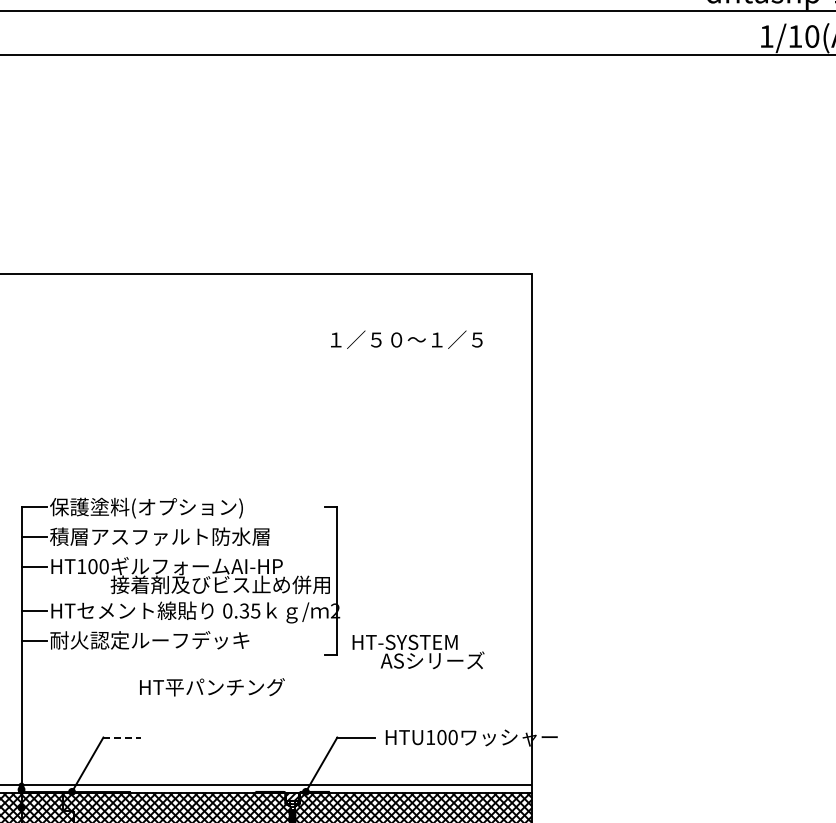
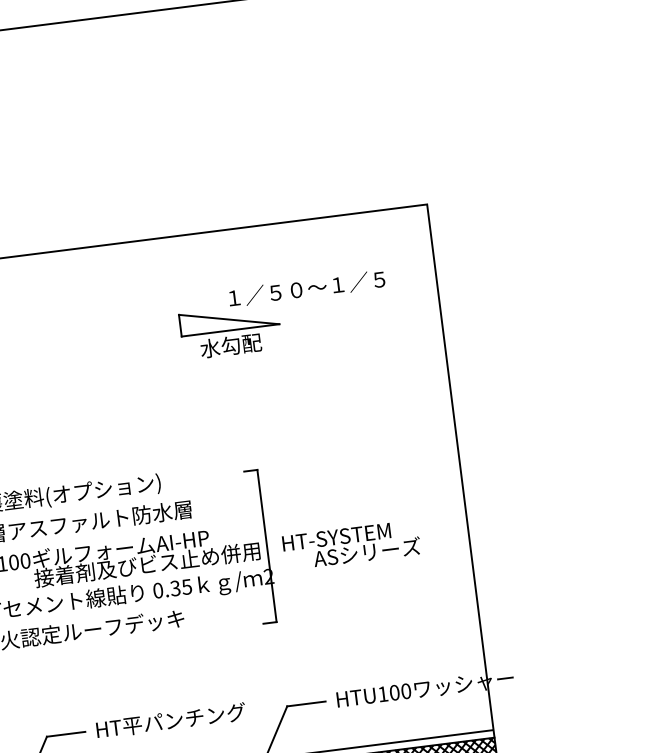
part: (328, 371) -> (230, 331), added
text: (418, 651) -> (351, 544), moved
text: (212, 687) -> (171, 720), moved
line: (122, 737) -> (66, 734), dashed -> solid

